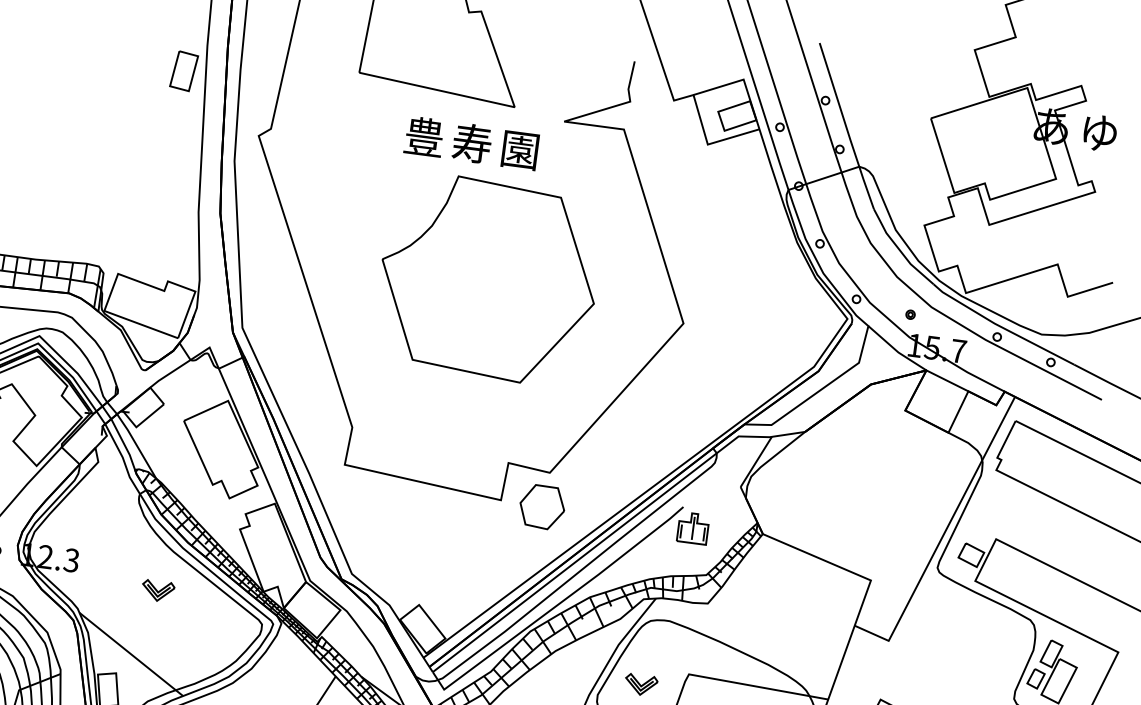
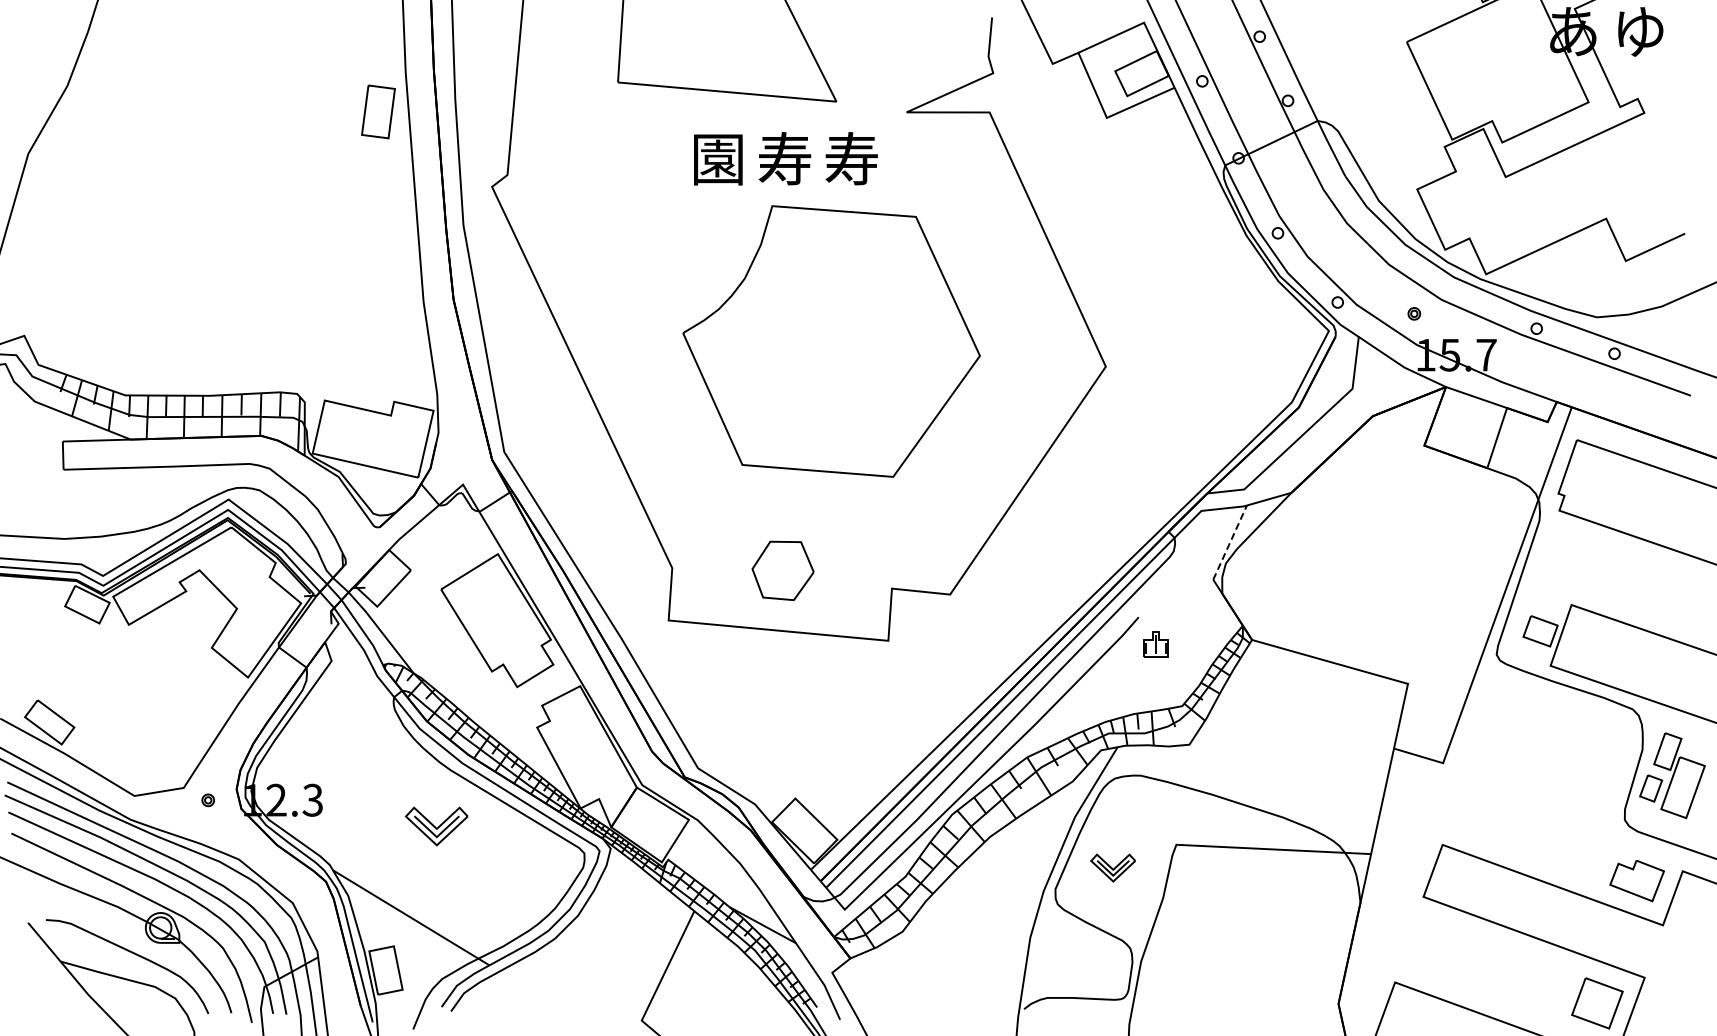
text: (424, 136) -> (718, 158), 豊 -> 園
text: (520, 149) -> (851, 158), 園 -> 寿
line: (756, 461) -> (1230, 542), solid -> dashed
part: (541, 506) -> (782, 570), moved
part: (692, 528) -> (1155, 644), size x0.6
part: (158, 591) -> (436, 826), size x1.4

